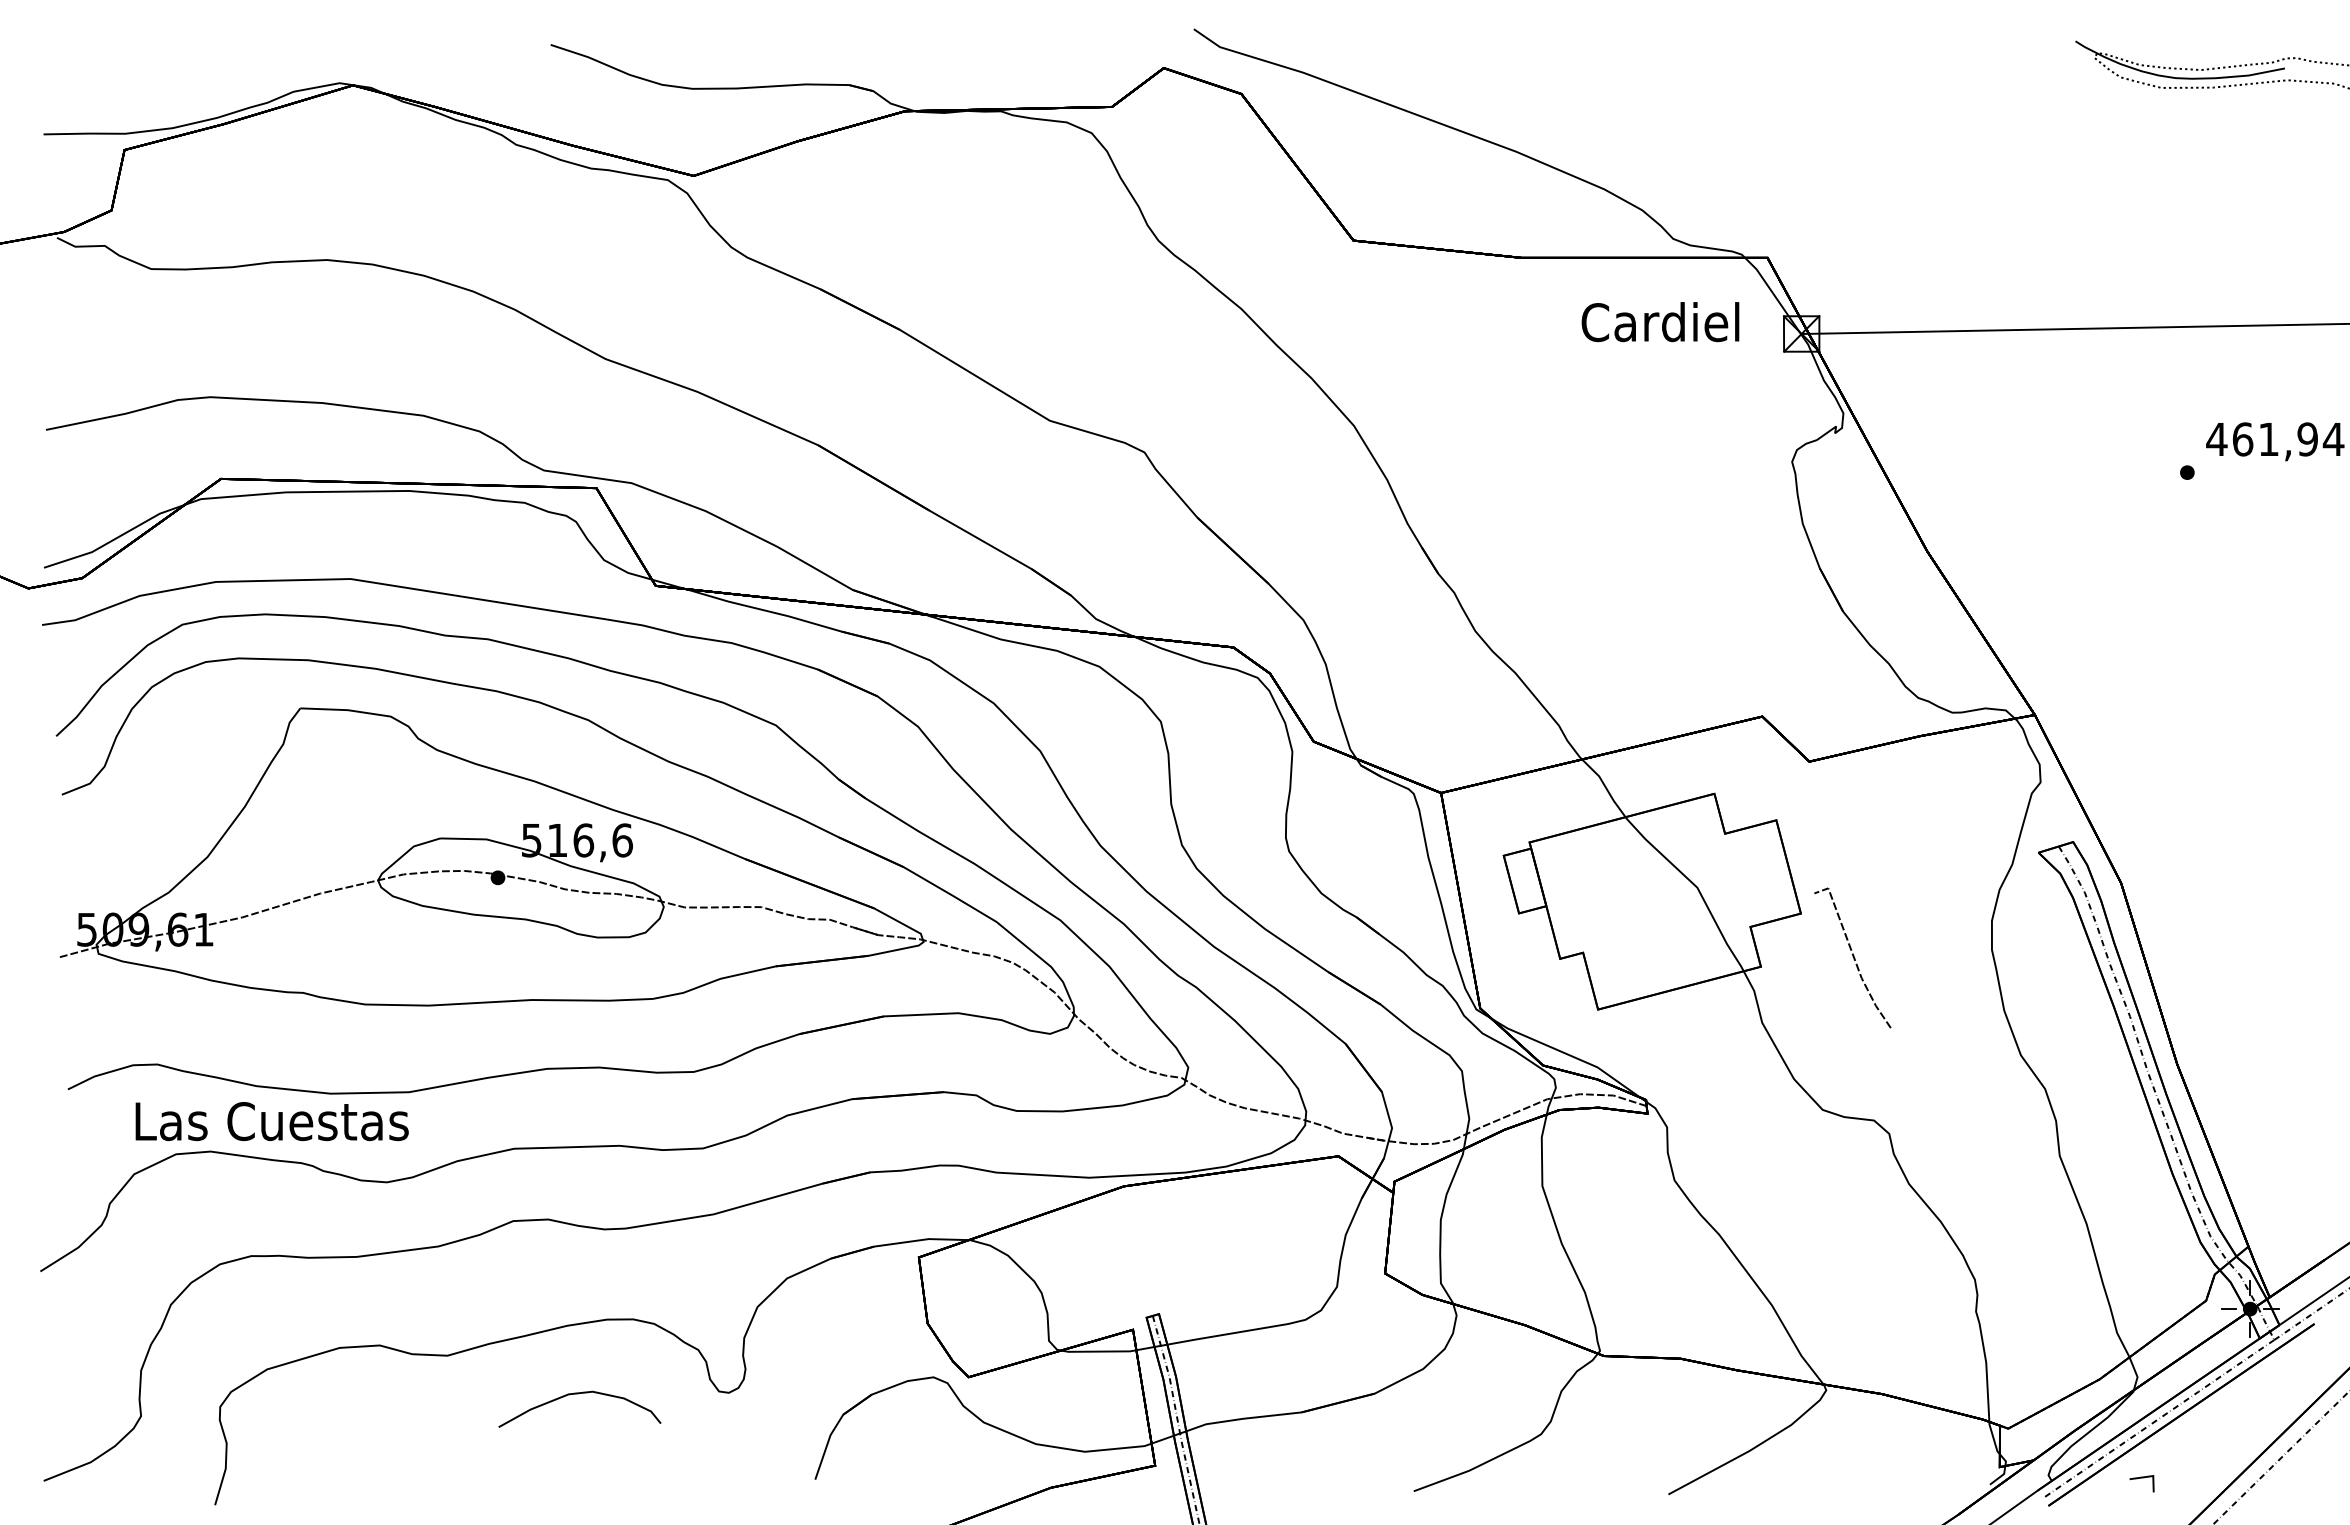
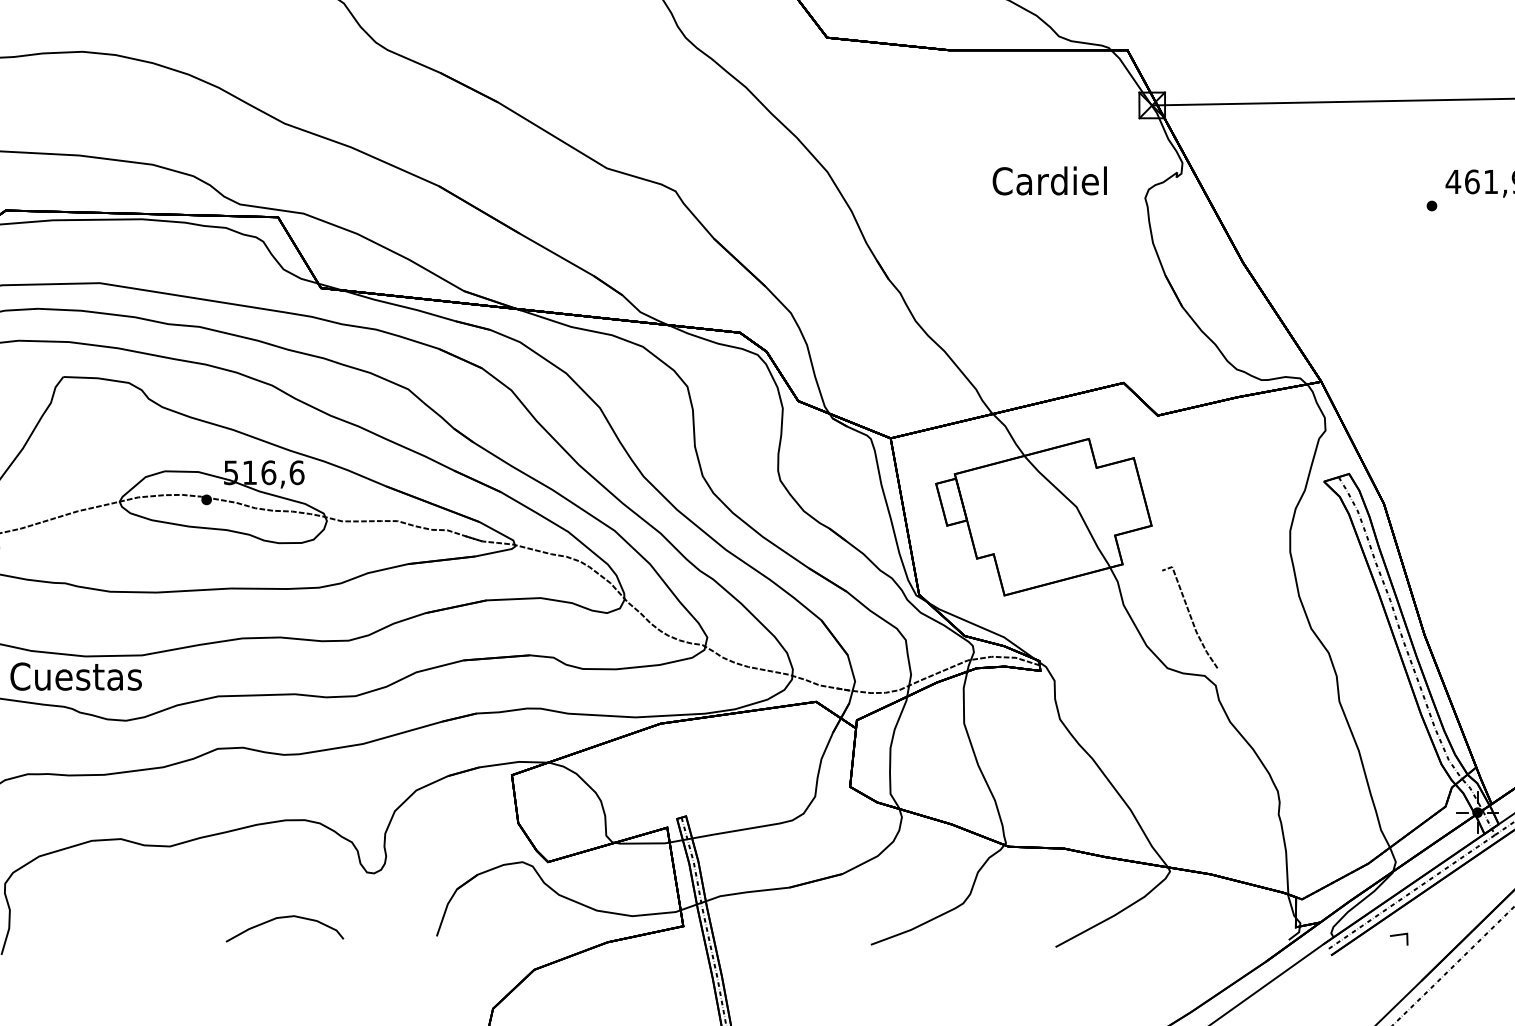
text: (1660, 322) -> (1049, 181), moved
line: (1852, 956) -> (1189, 616), moved
curve: (579, 1394) -> (284, 918), moved

